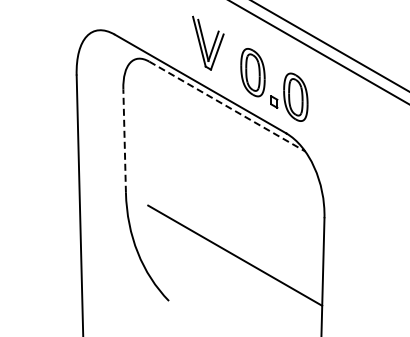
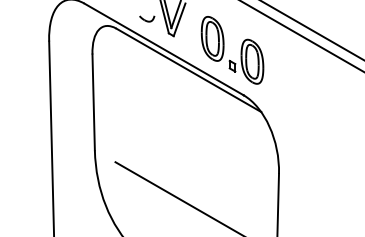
part: (181, 50) -> (146, 18), added
line: (227, 106) -> (189, 70), dashed -> solid
line: (124, 141) -> (93, 102), dashed -> solid

